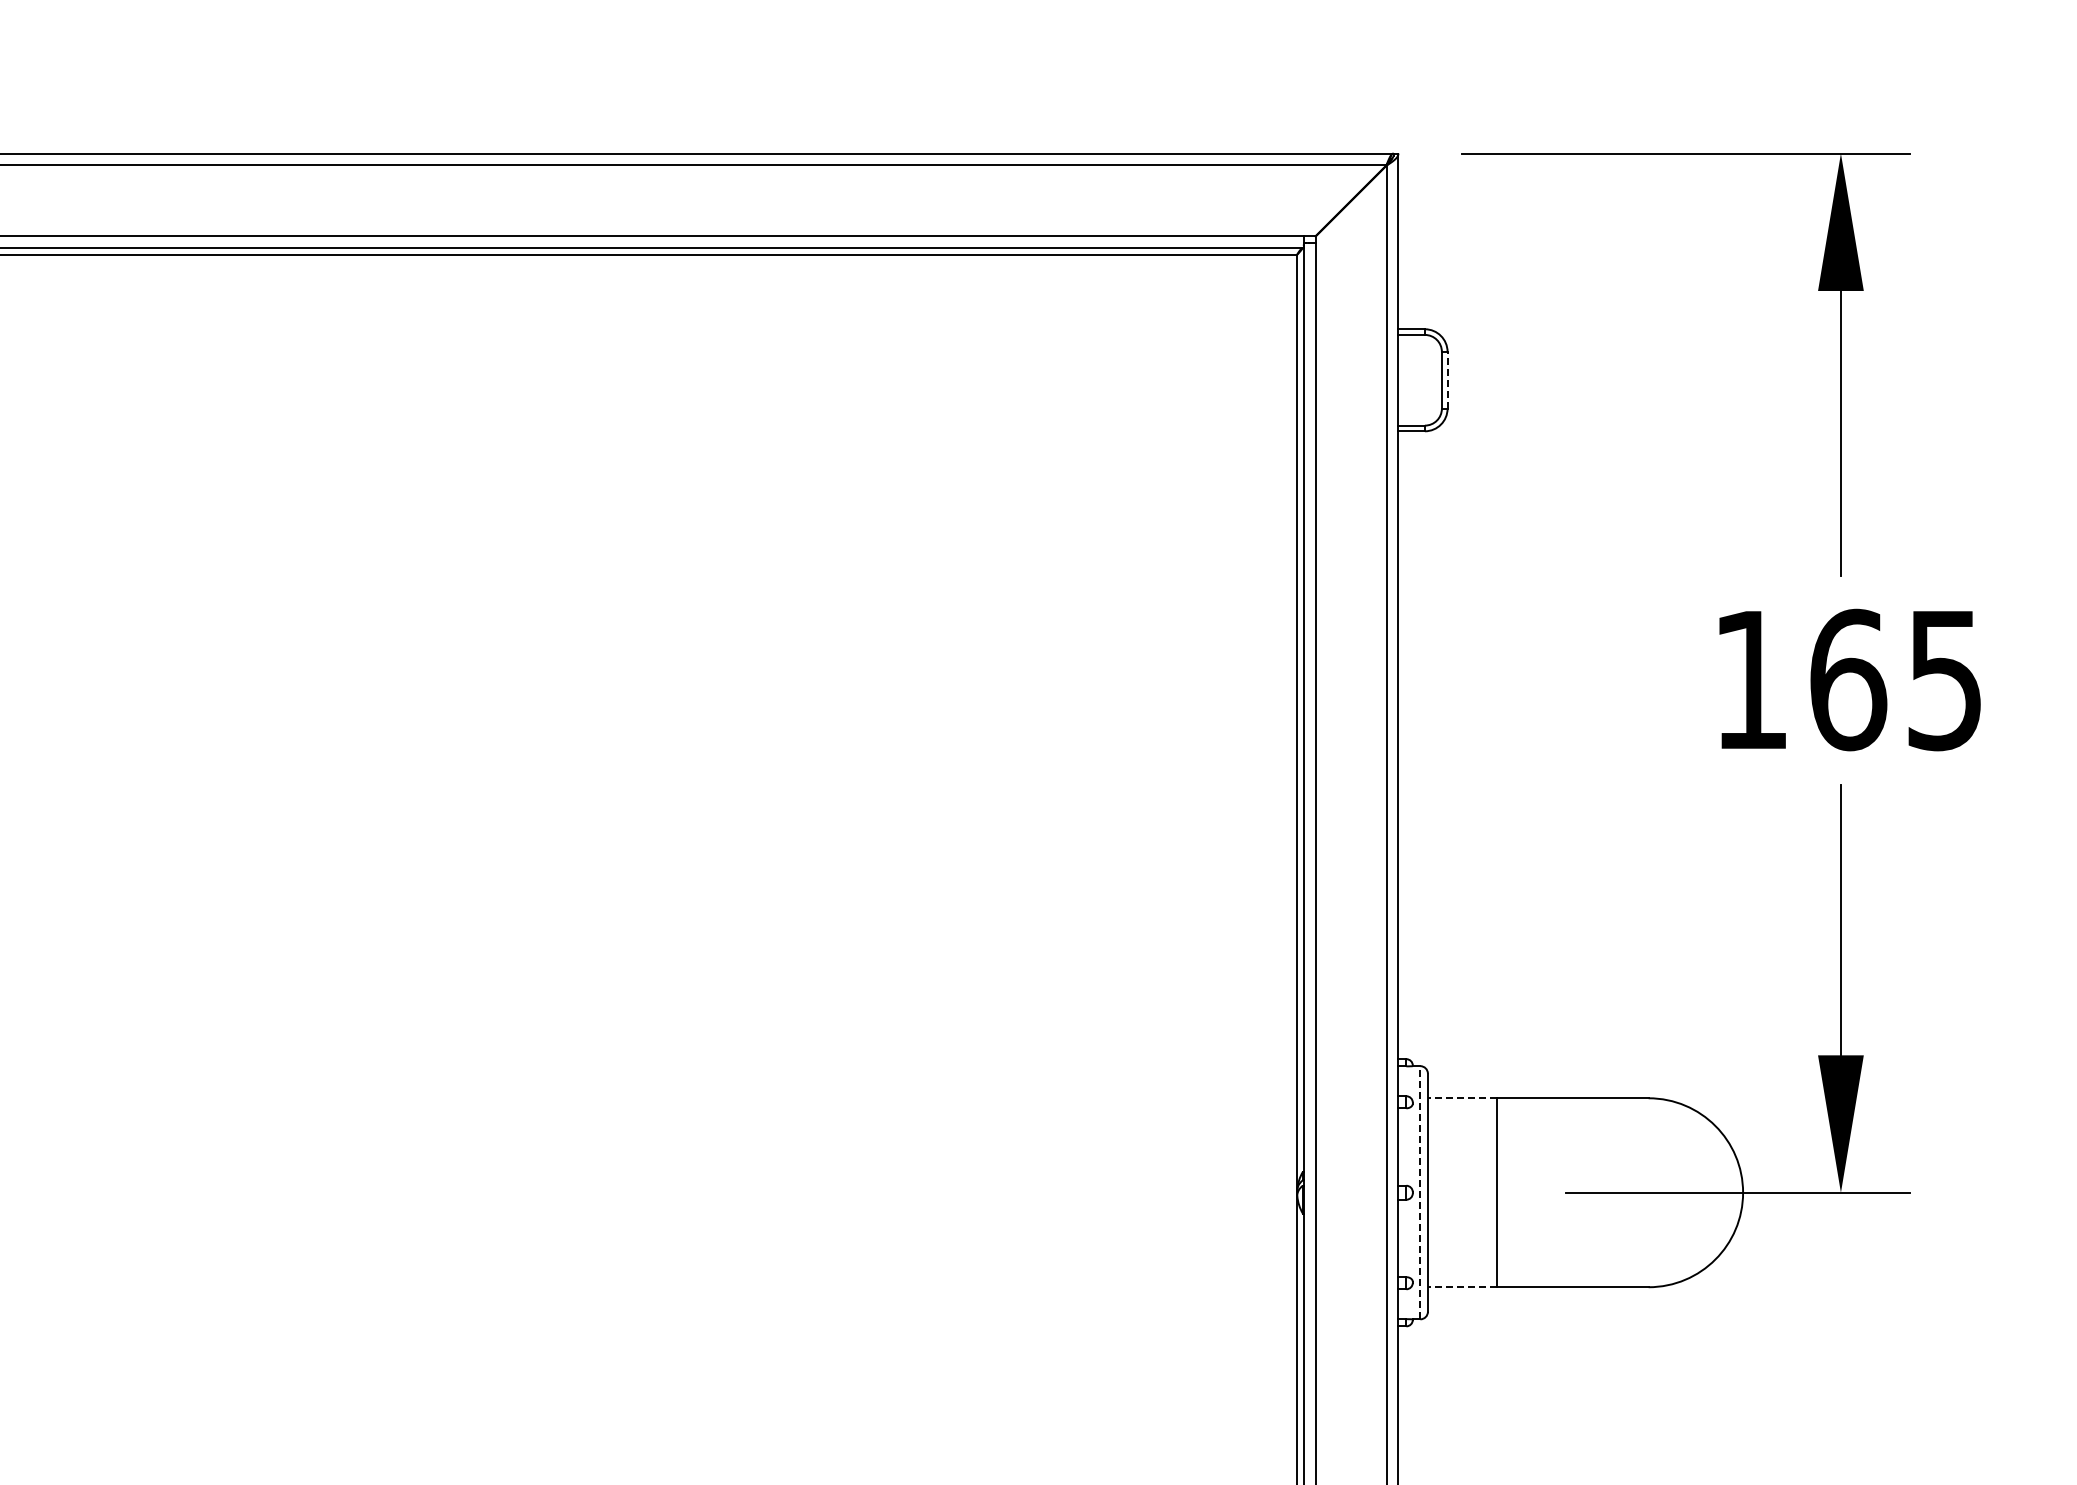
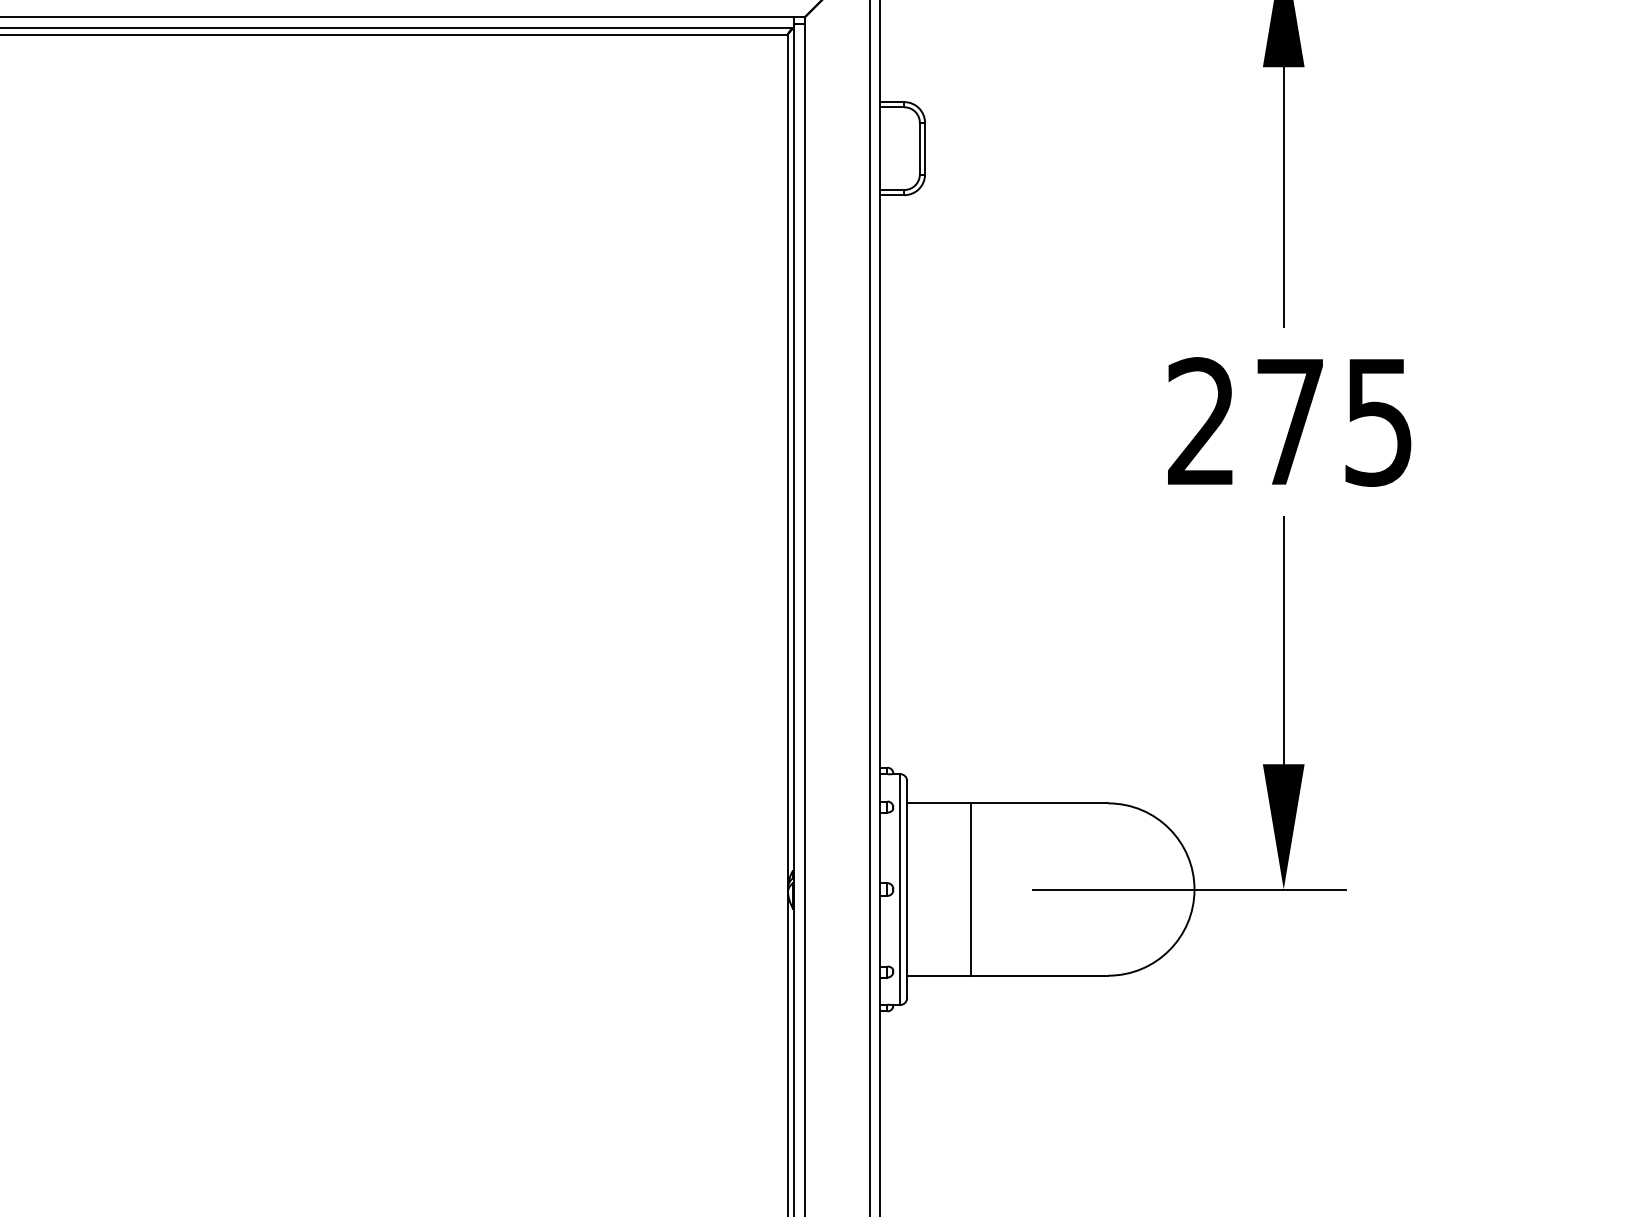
line: (1447, 379) -> (924, 147), dashed -> solid
text: (1800, 679) -> (1246, 421), 165 -> 275
line: (1462, 1098) -> (938, 803), dashed -> solid
line: (1420, 1192) -> (900, 889), dashed -> solid
line: (1462, 1287) -> (938, 975), dashed -> solid

